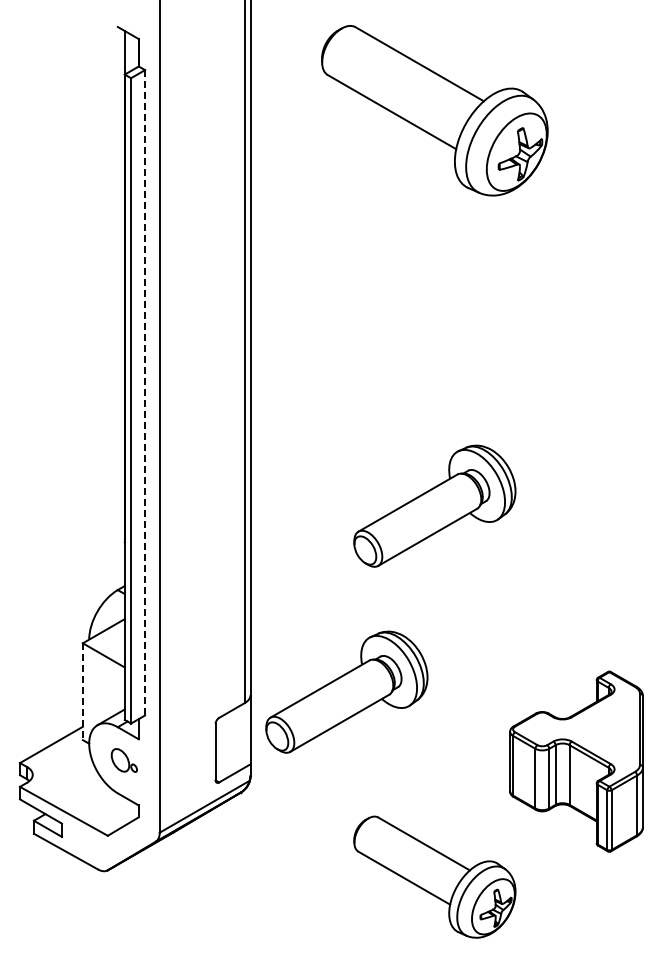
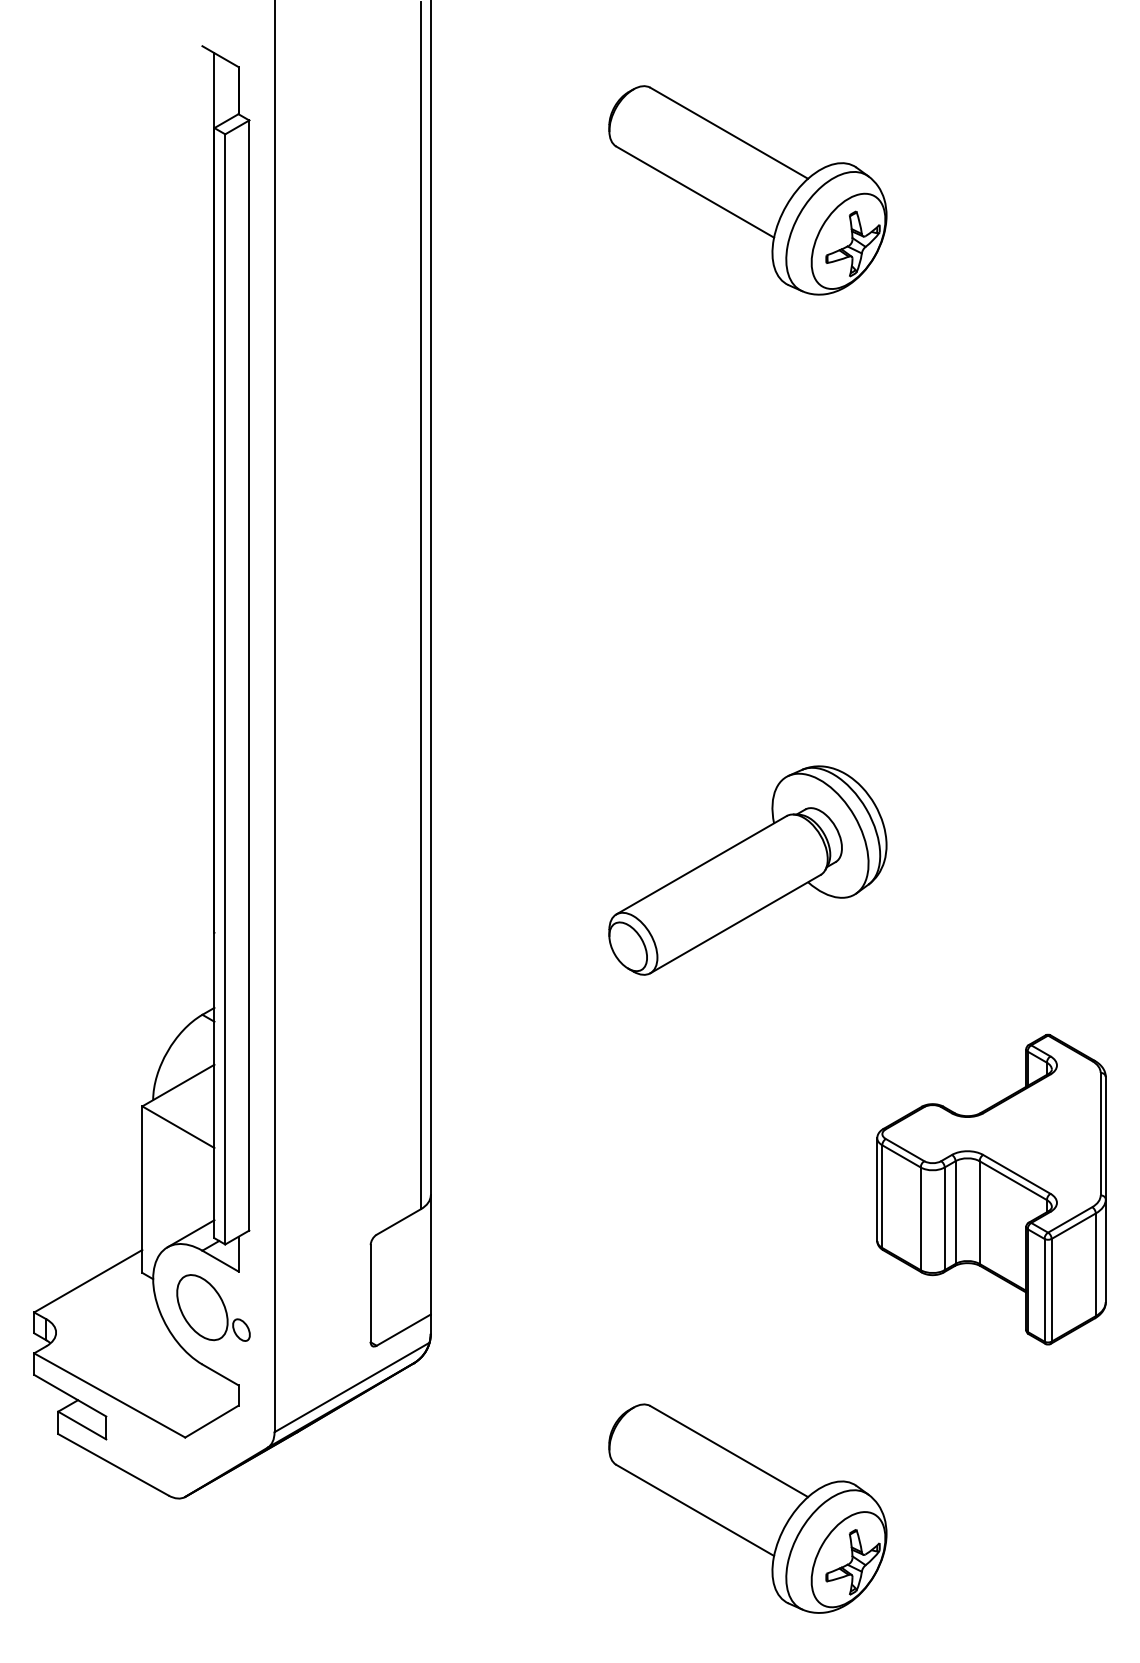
part: (434, 110) -> (747, 189), size x0.71
line: (145, 392) -> (250, 674), dashed -> solid
part: (346, 691) -> (595, 1189), removed
line: (82, 692) -> (141, 1191), dashed -> solid
part: (124, 760) -> (213, 1307), size x1.67
part: (576, 761) -> (991, 1189), moved

